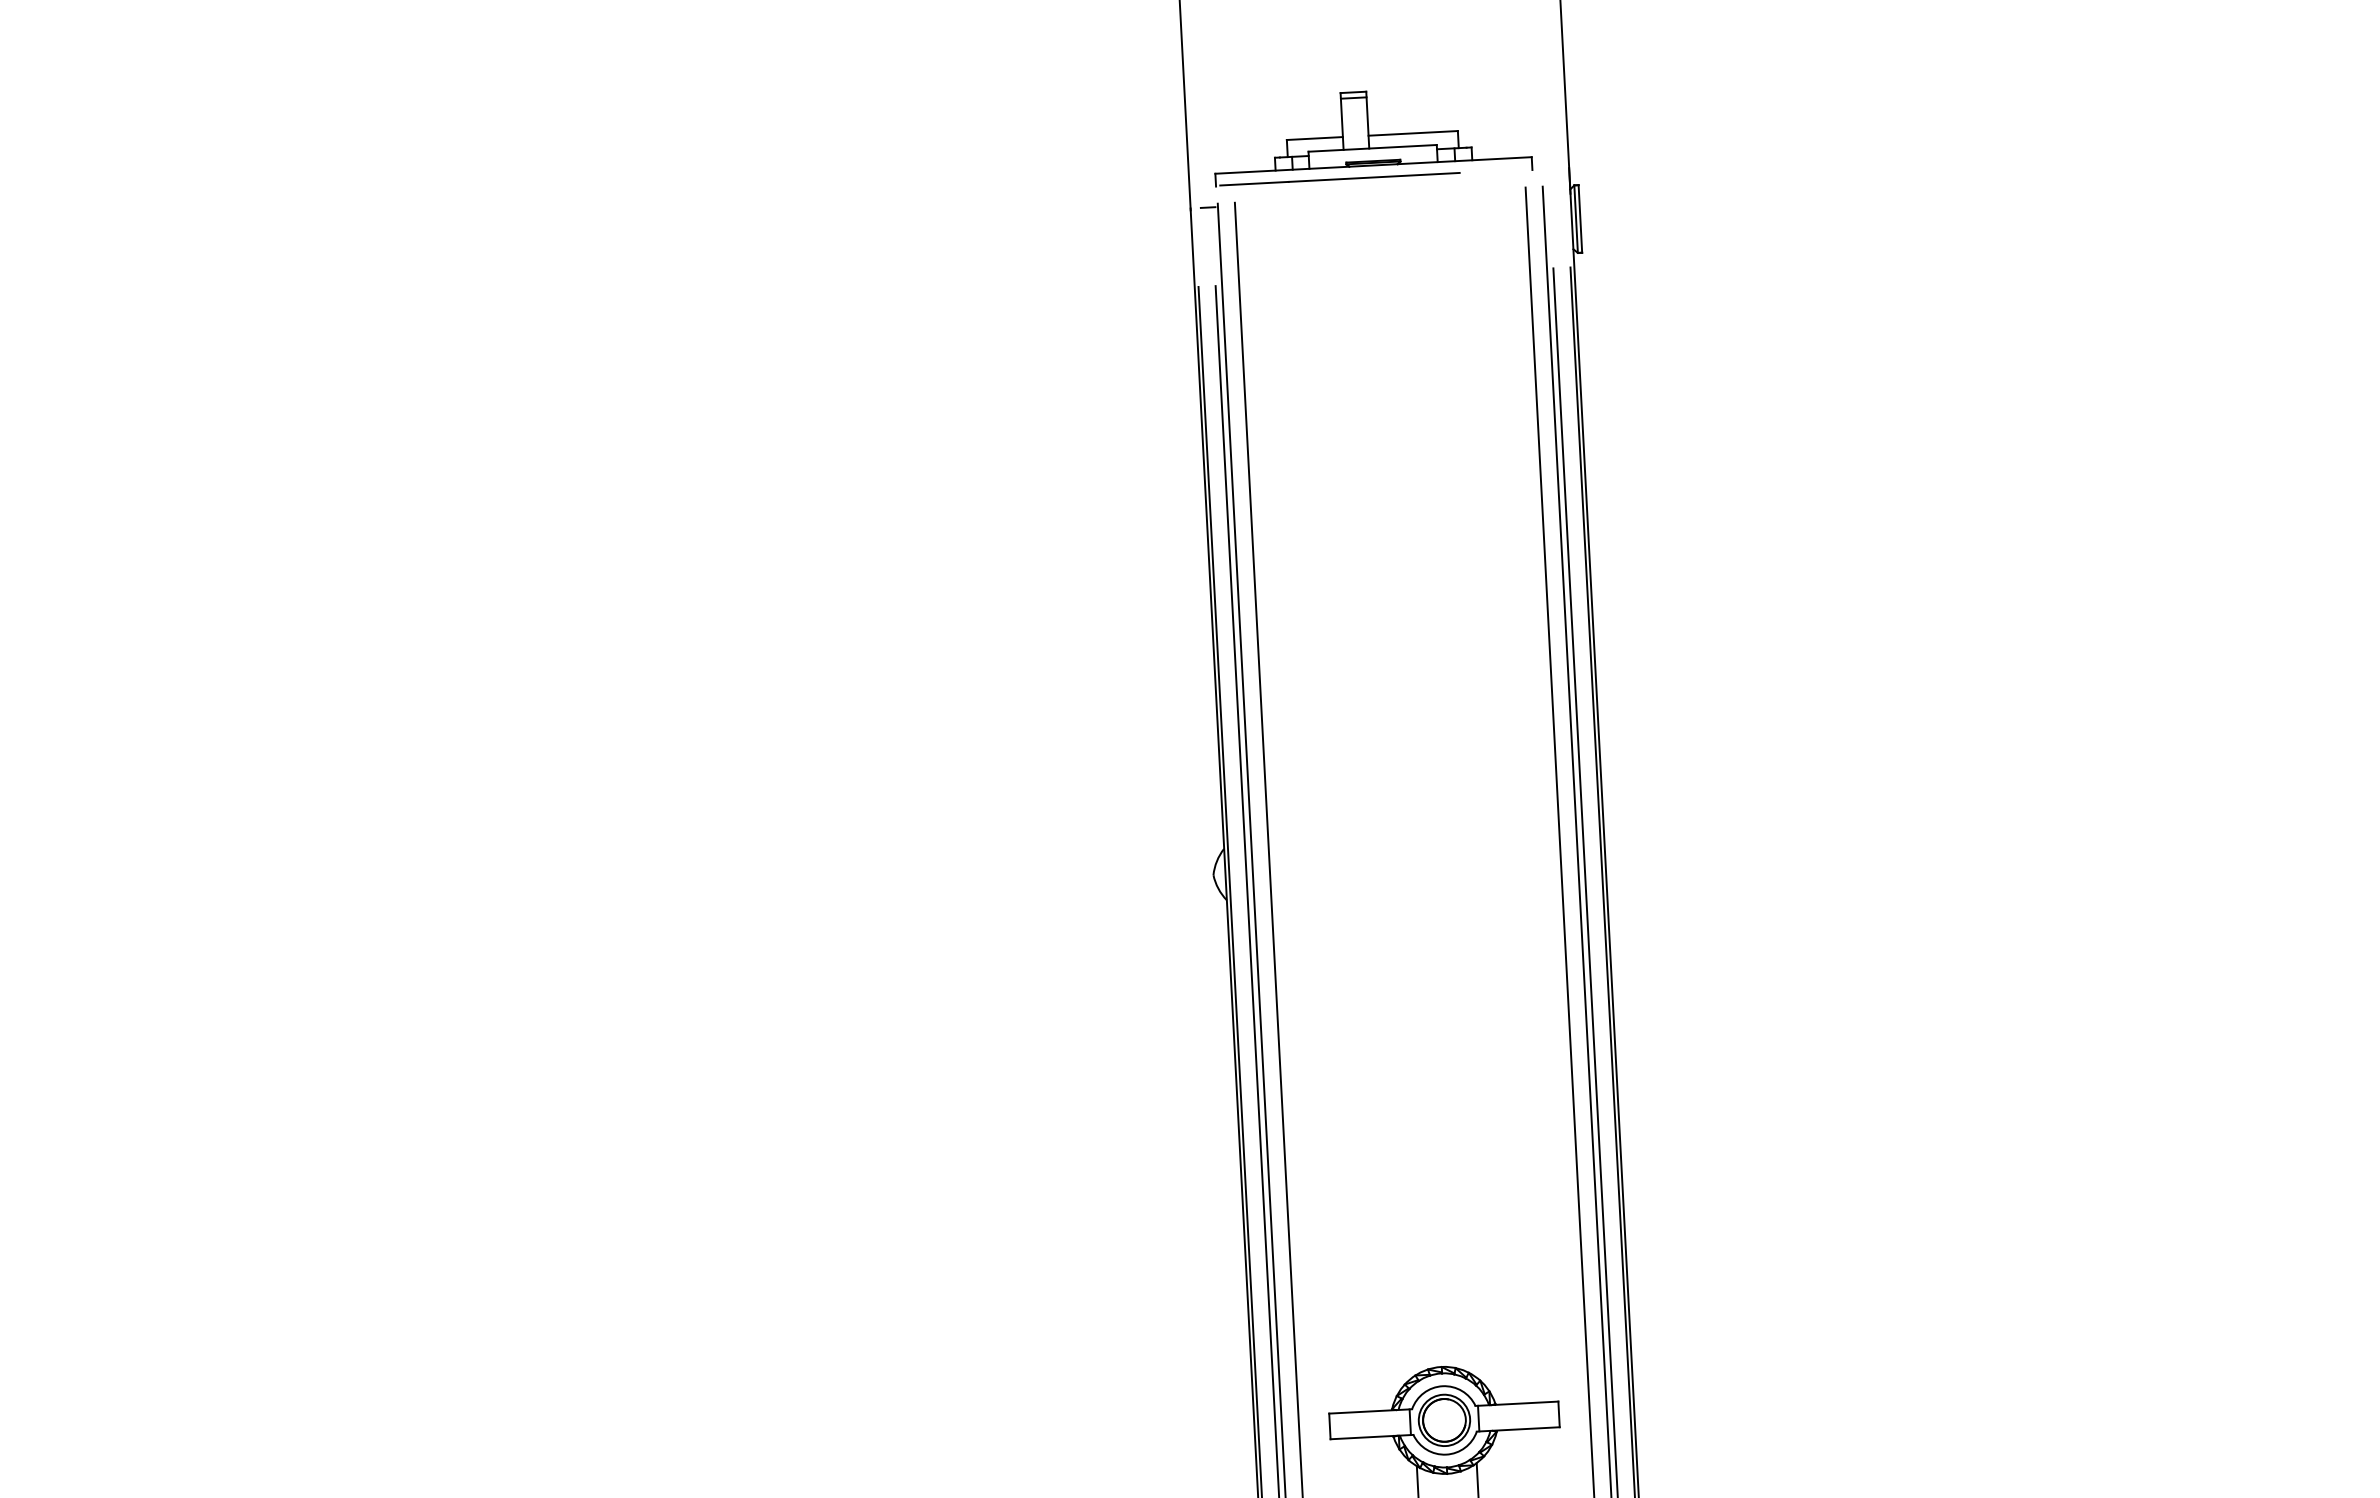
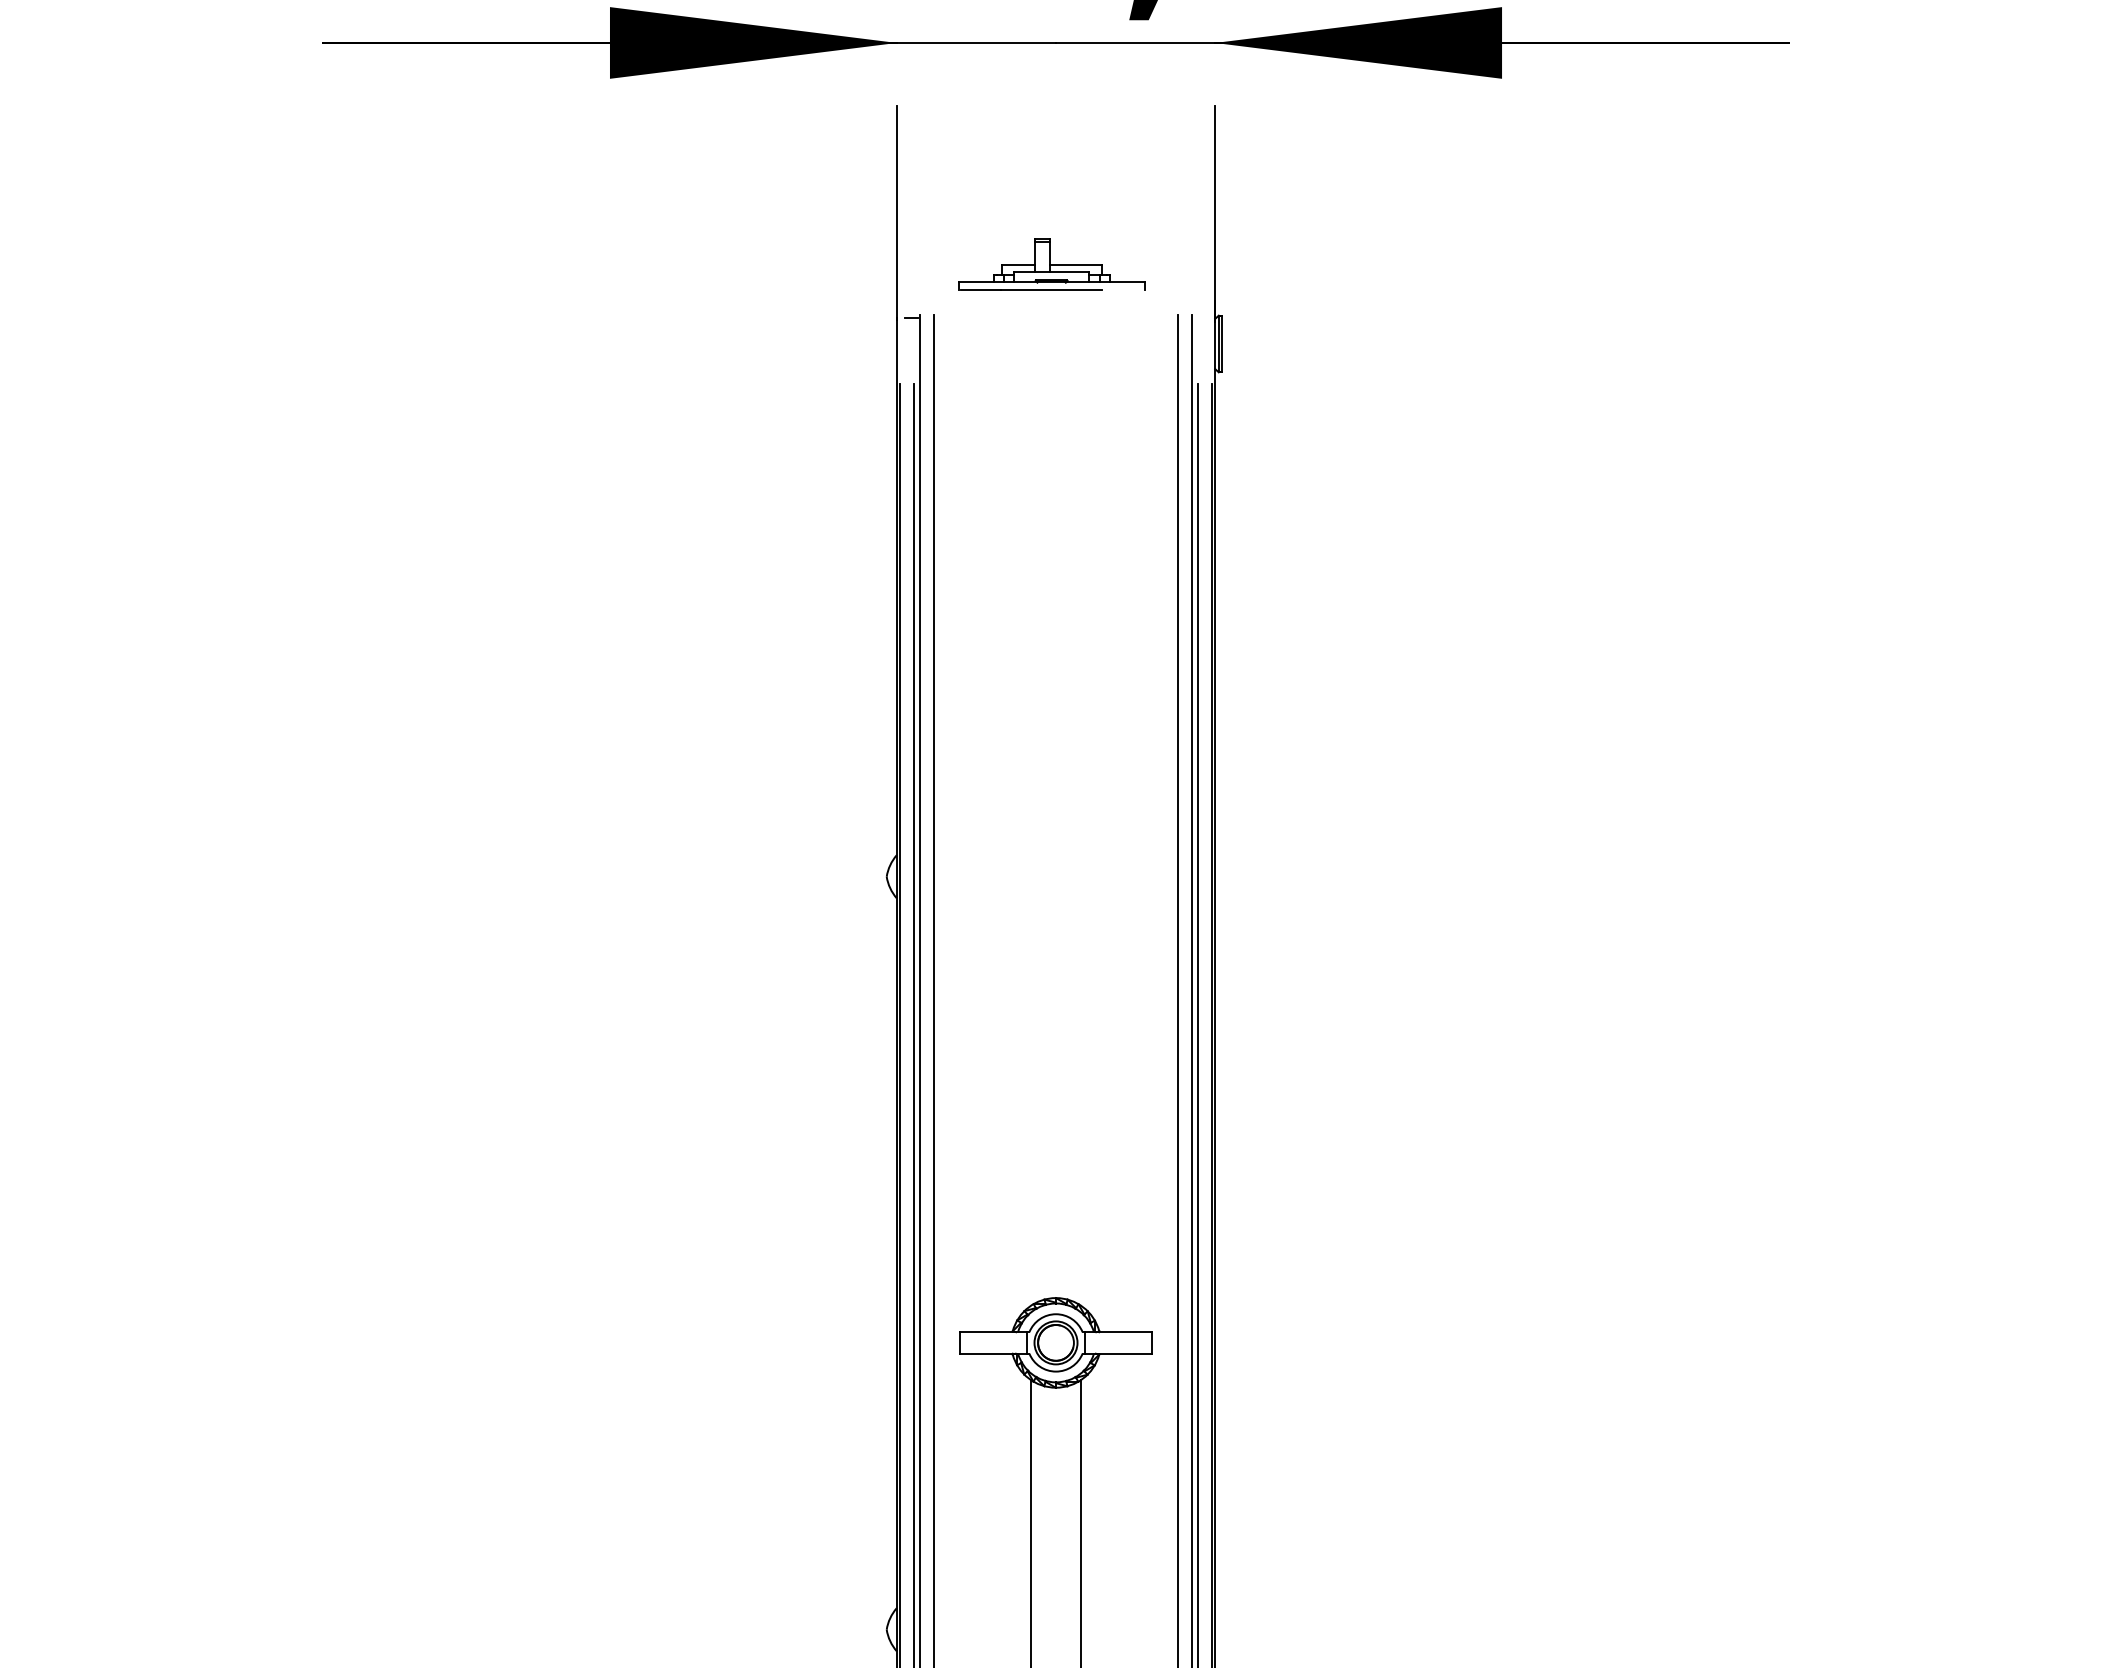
part: (1371, 134) -> (1051, 264), size x0.7

